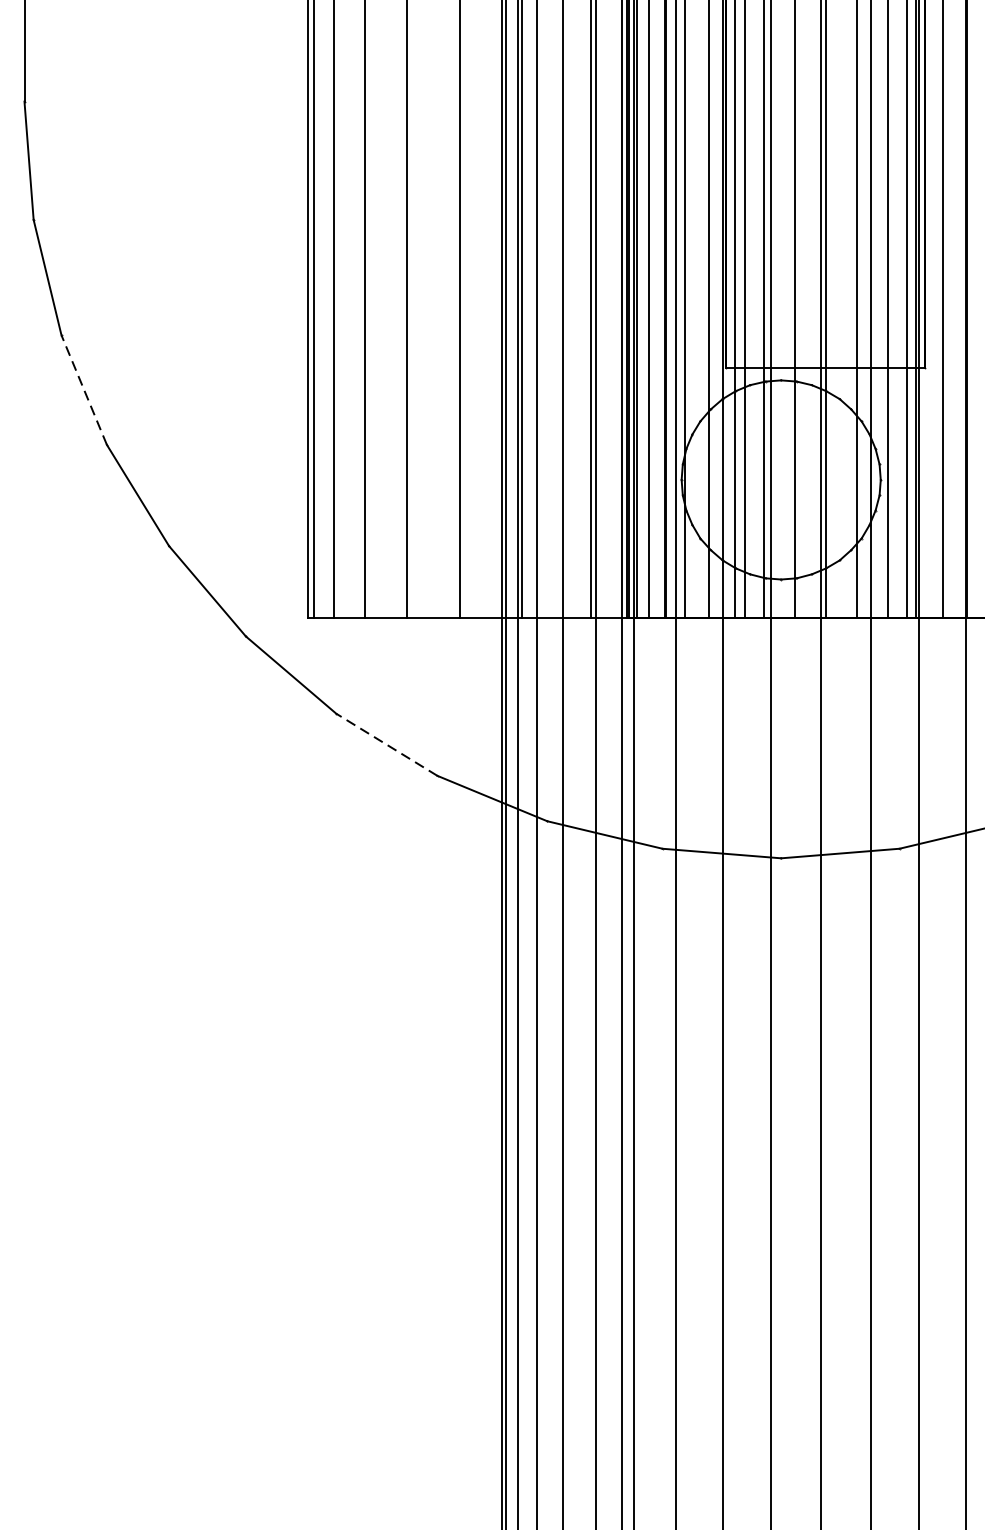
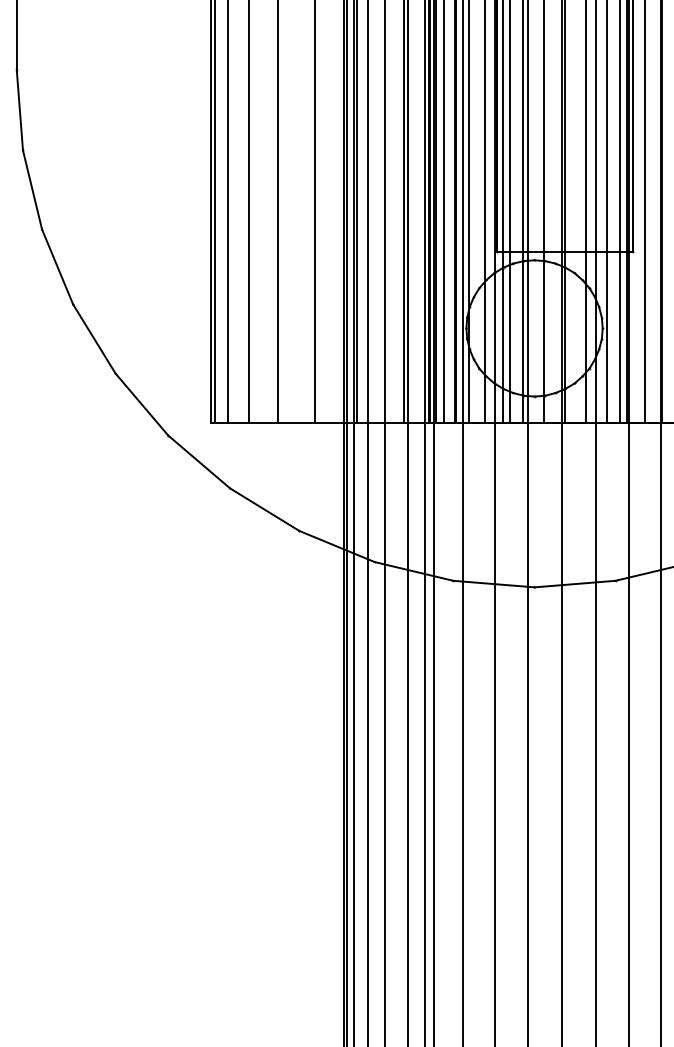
line: (84, 389) -> (57, 266), dashed -> solid
line: (386, 744) -> (264, 509), dashed -> solid

